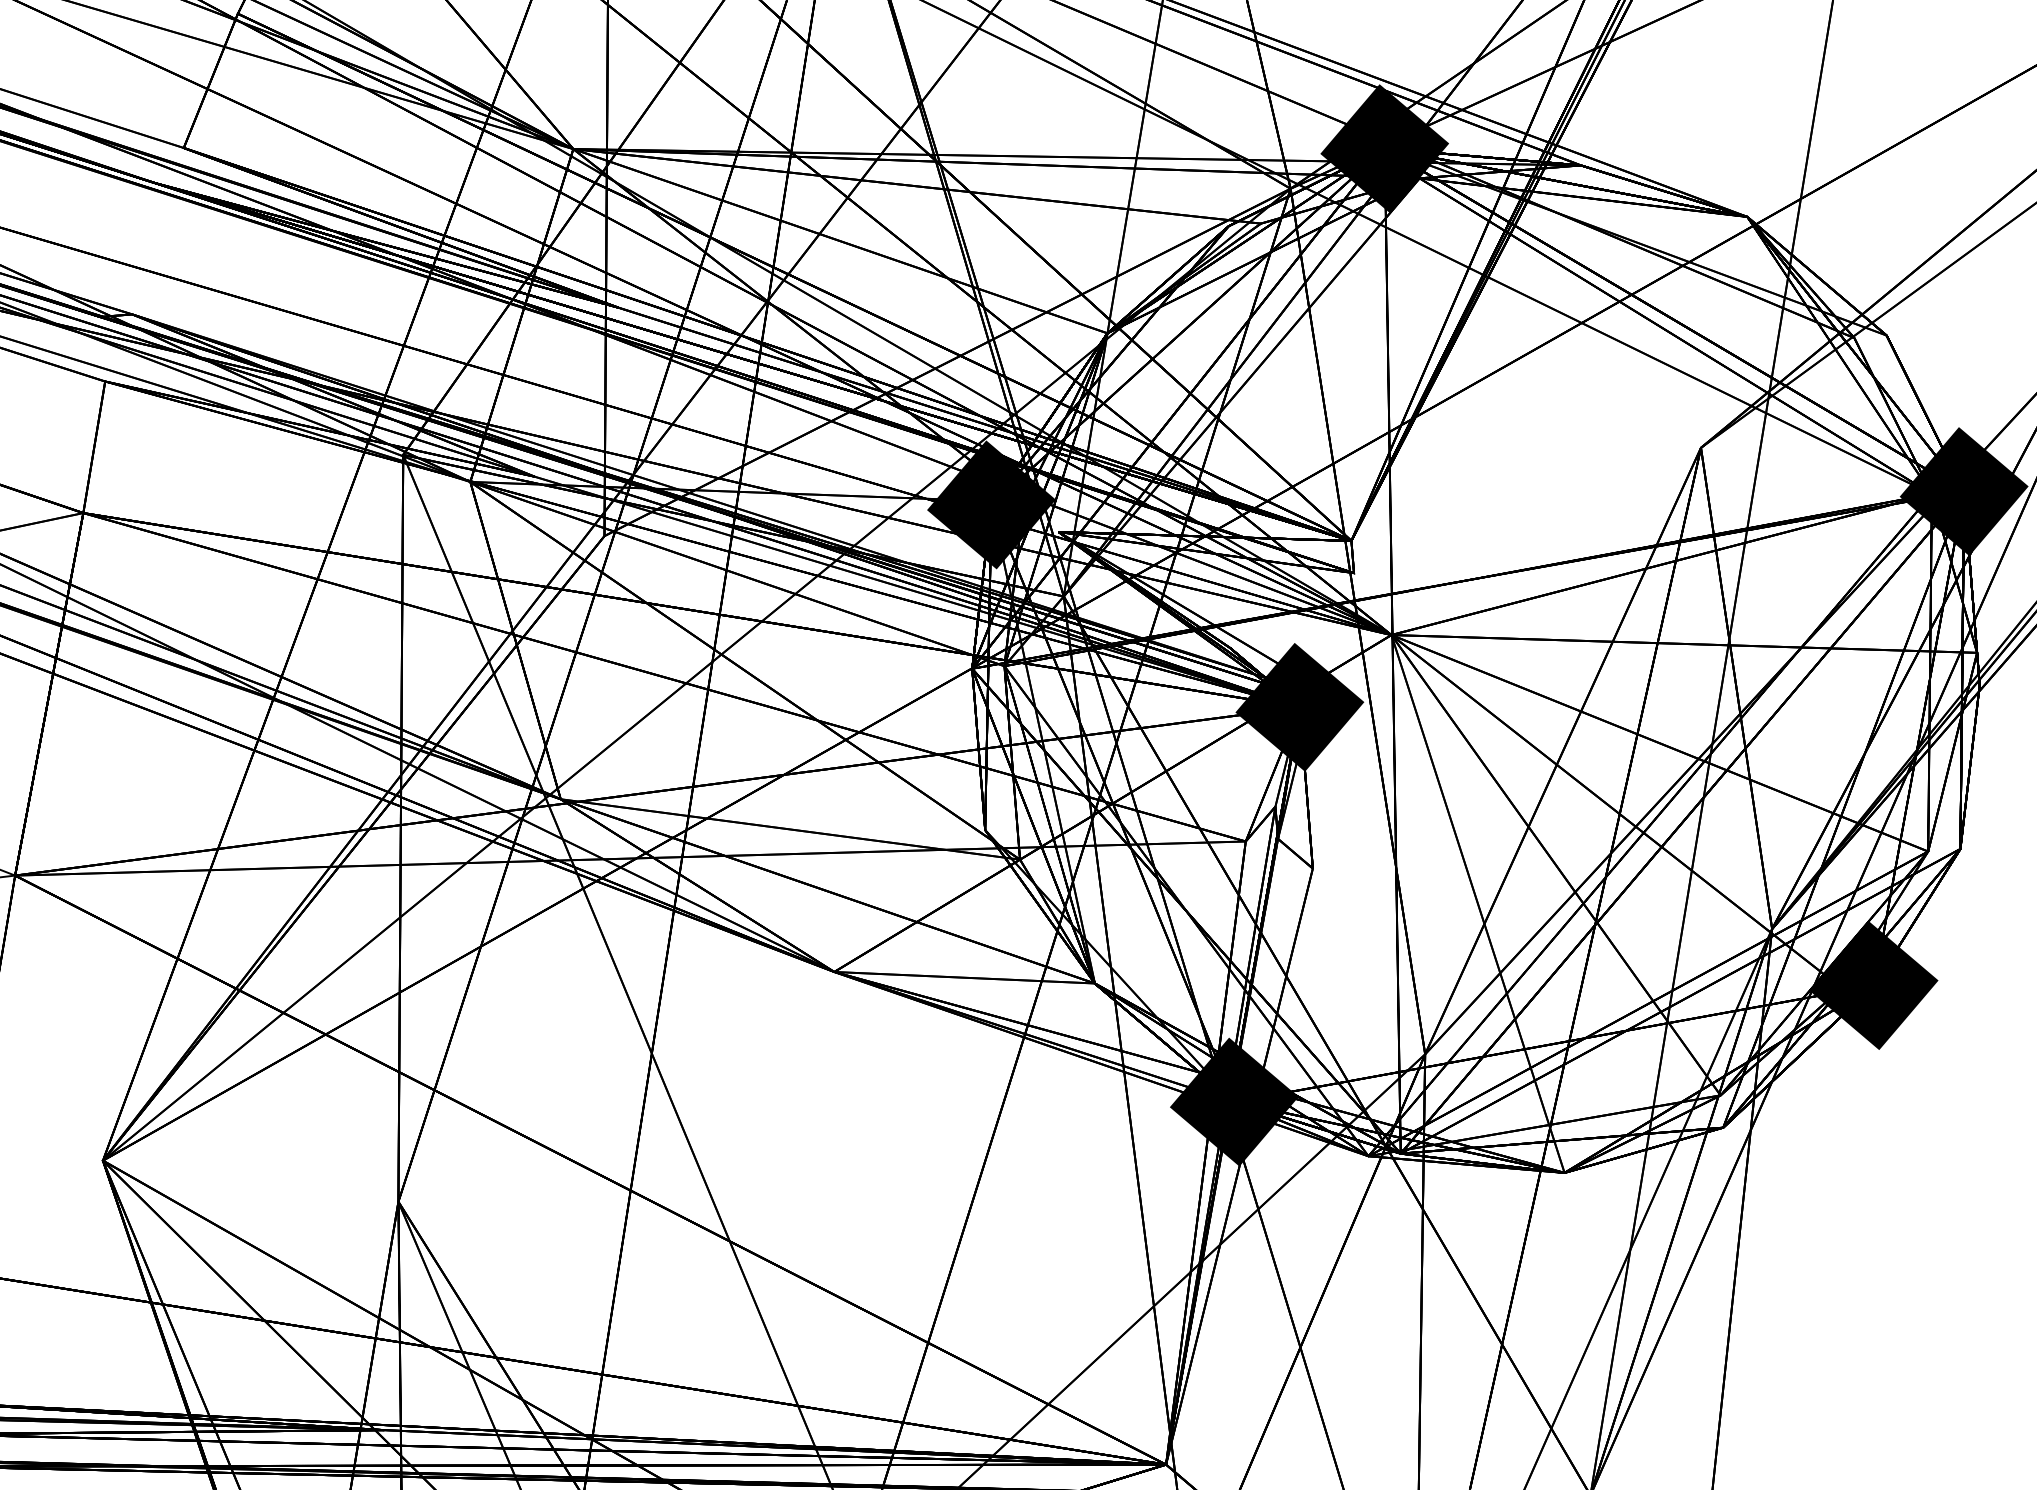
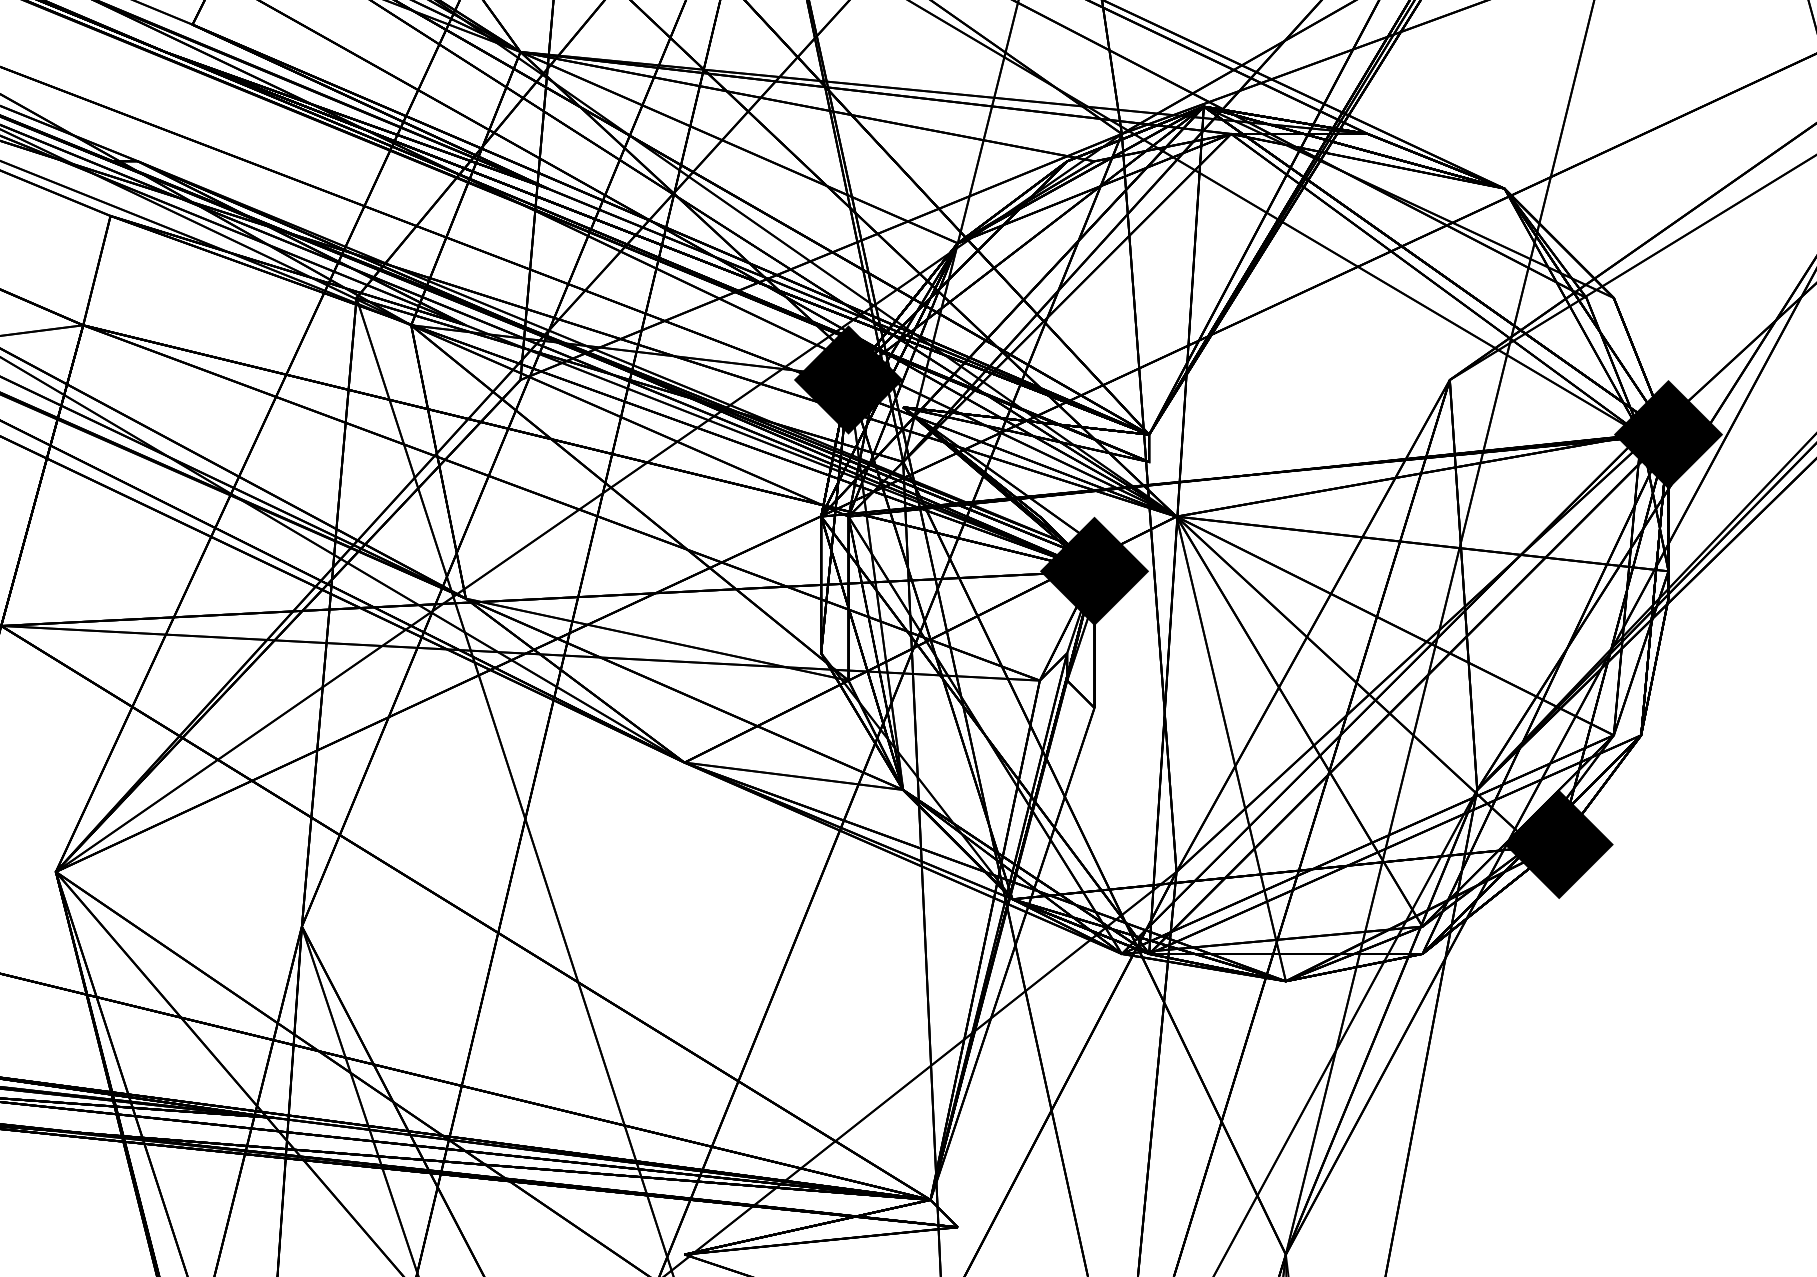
fill: (1384, 148) -> (1203, 106), removed
fill: (1234, 1101) -> (1012, 898), removed

